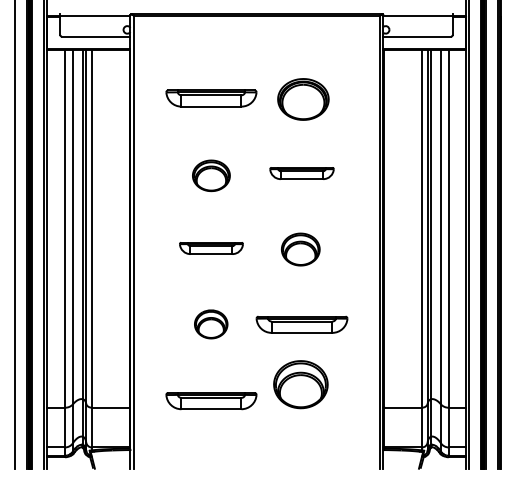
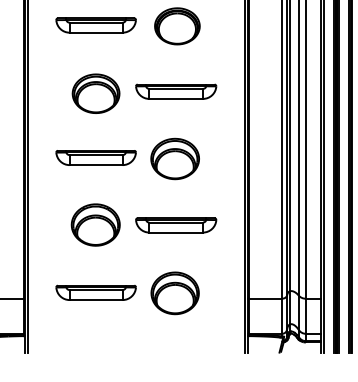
part: (301, 173) -> (175, 91), size x1.43
part: (211, 175) -> (96, 93), size x1.43
part: (211, 248) -> (96, 158), size x1.43
part: (300, 249) -> (174, 158), size x1.43
part: (211, 324) -> (96, 225), size x1.67
part: (300, 384) -> (174, 293), moved

